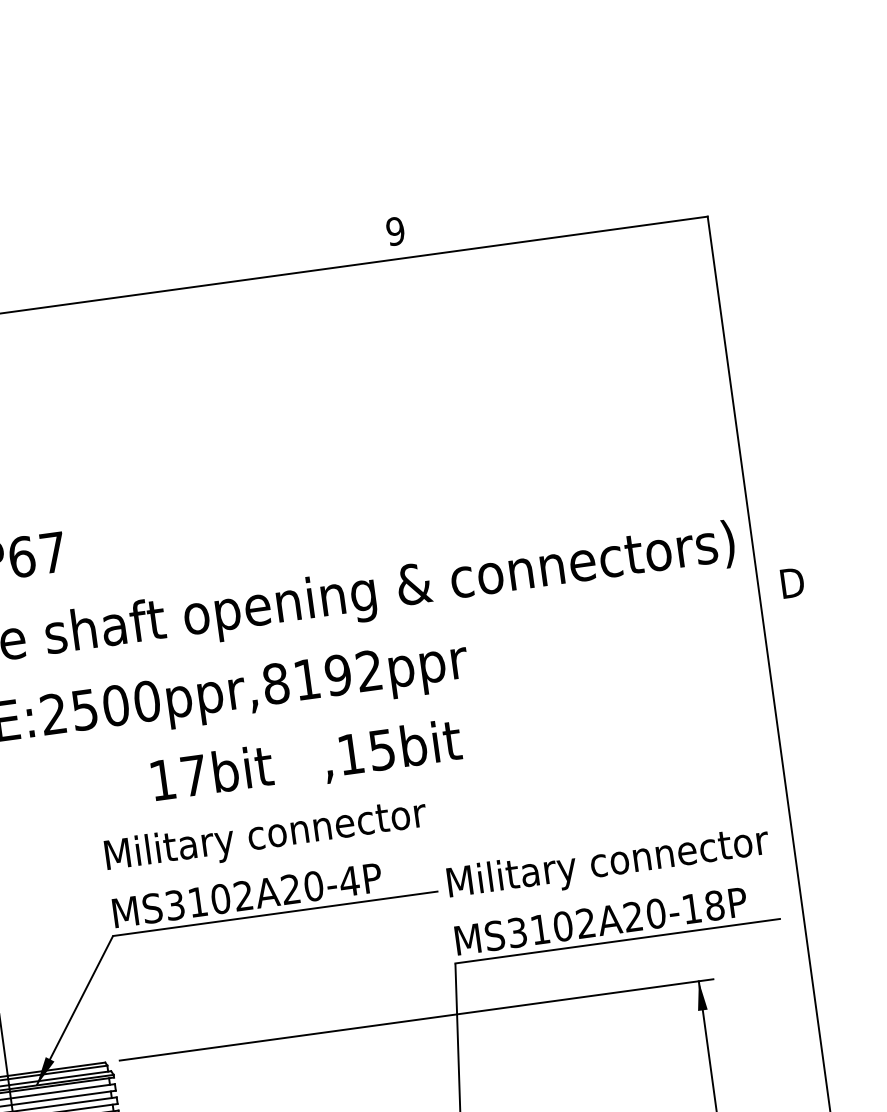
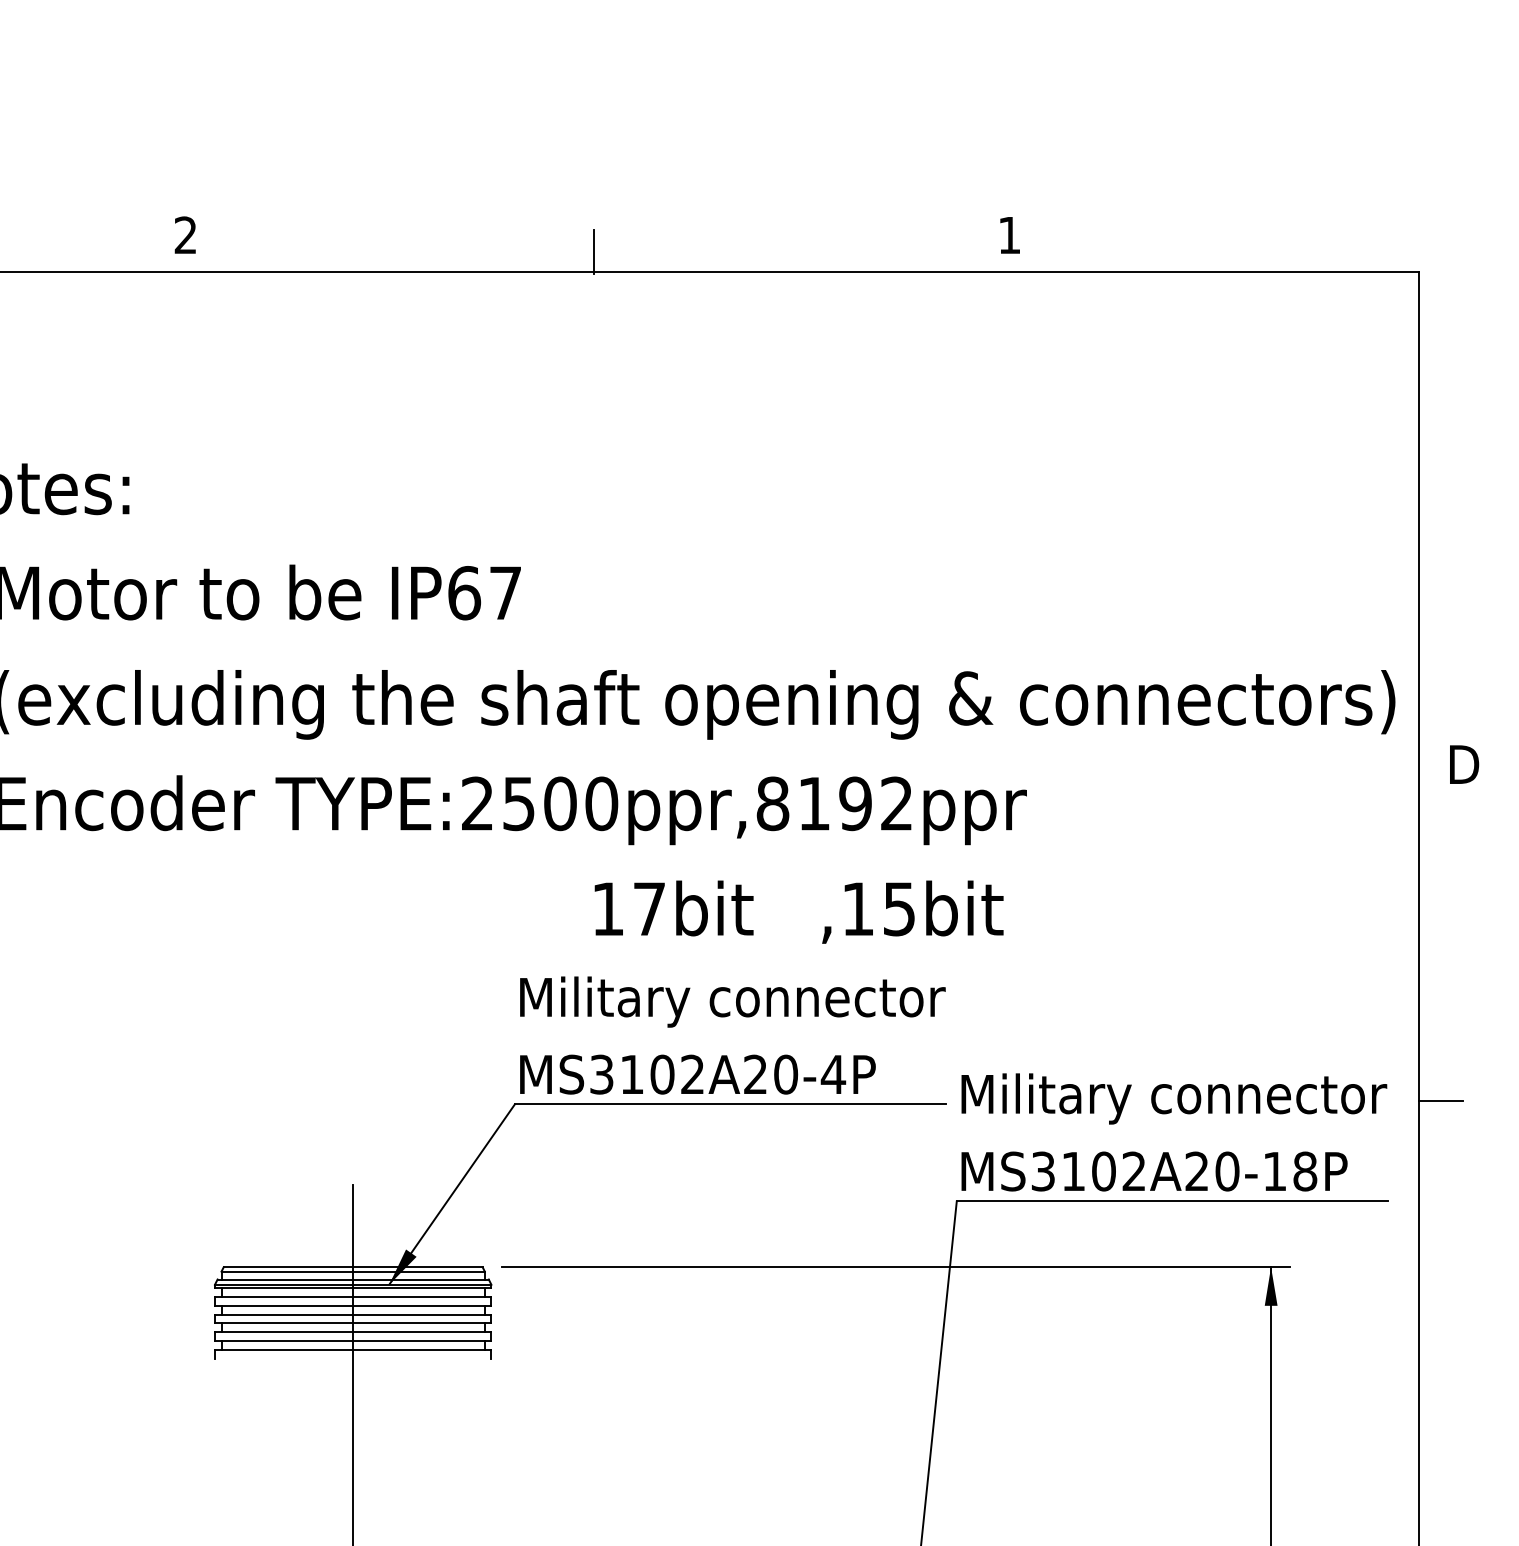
text: (395, 231) -> (1009, 235), 9 -> 1
line: (83, 286) -> (593, 251), added
line: (810, 838) -> (1441, 1101), added

